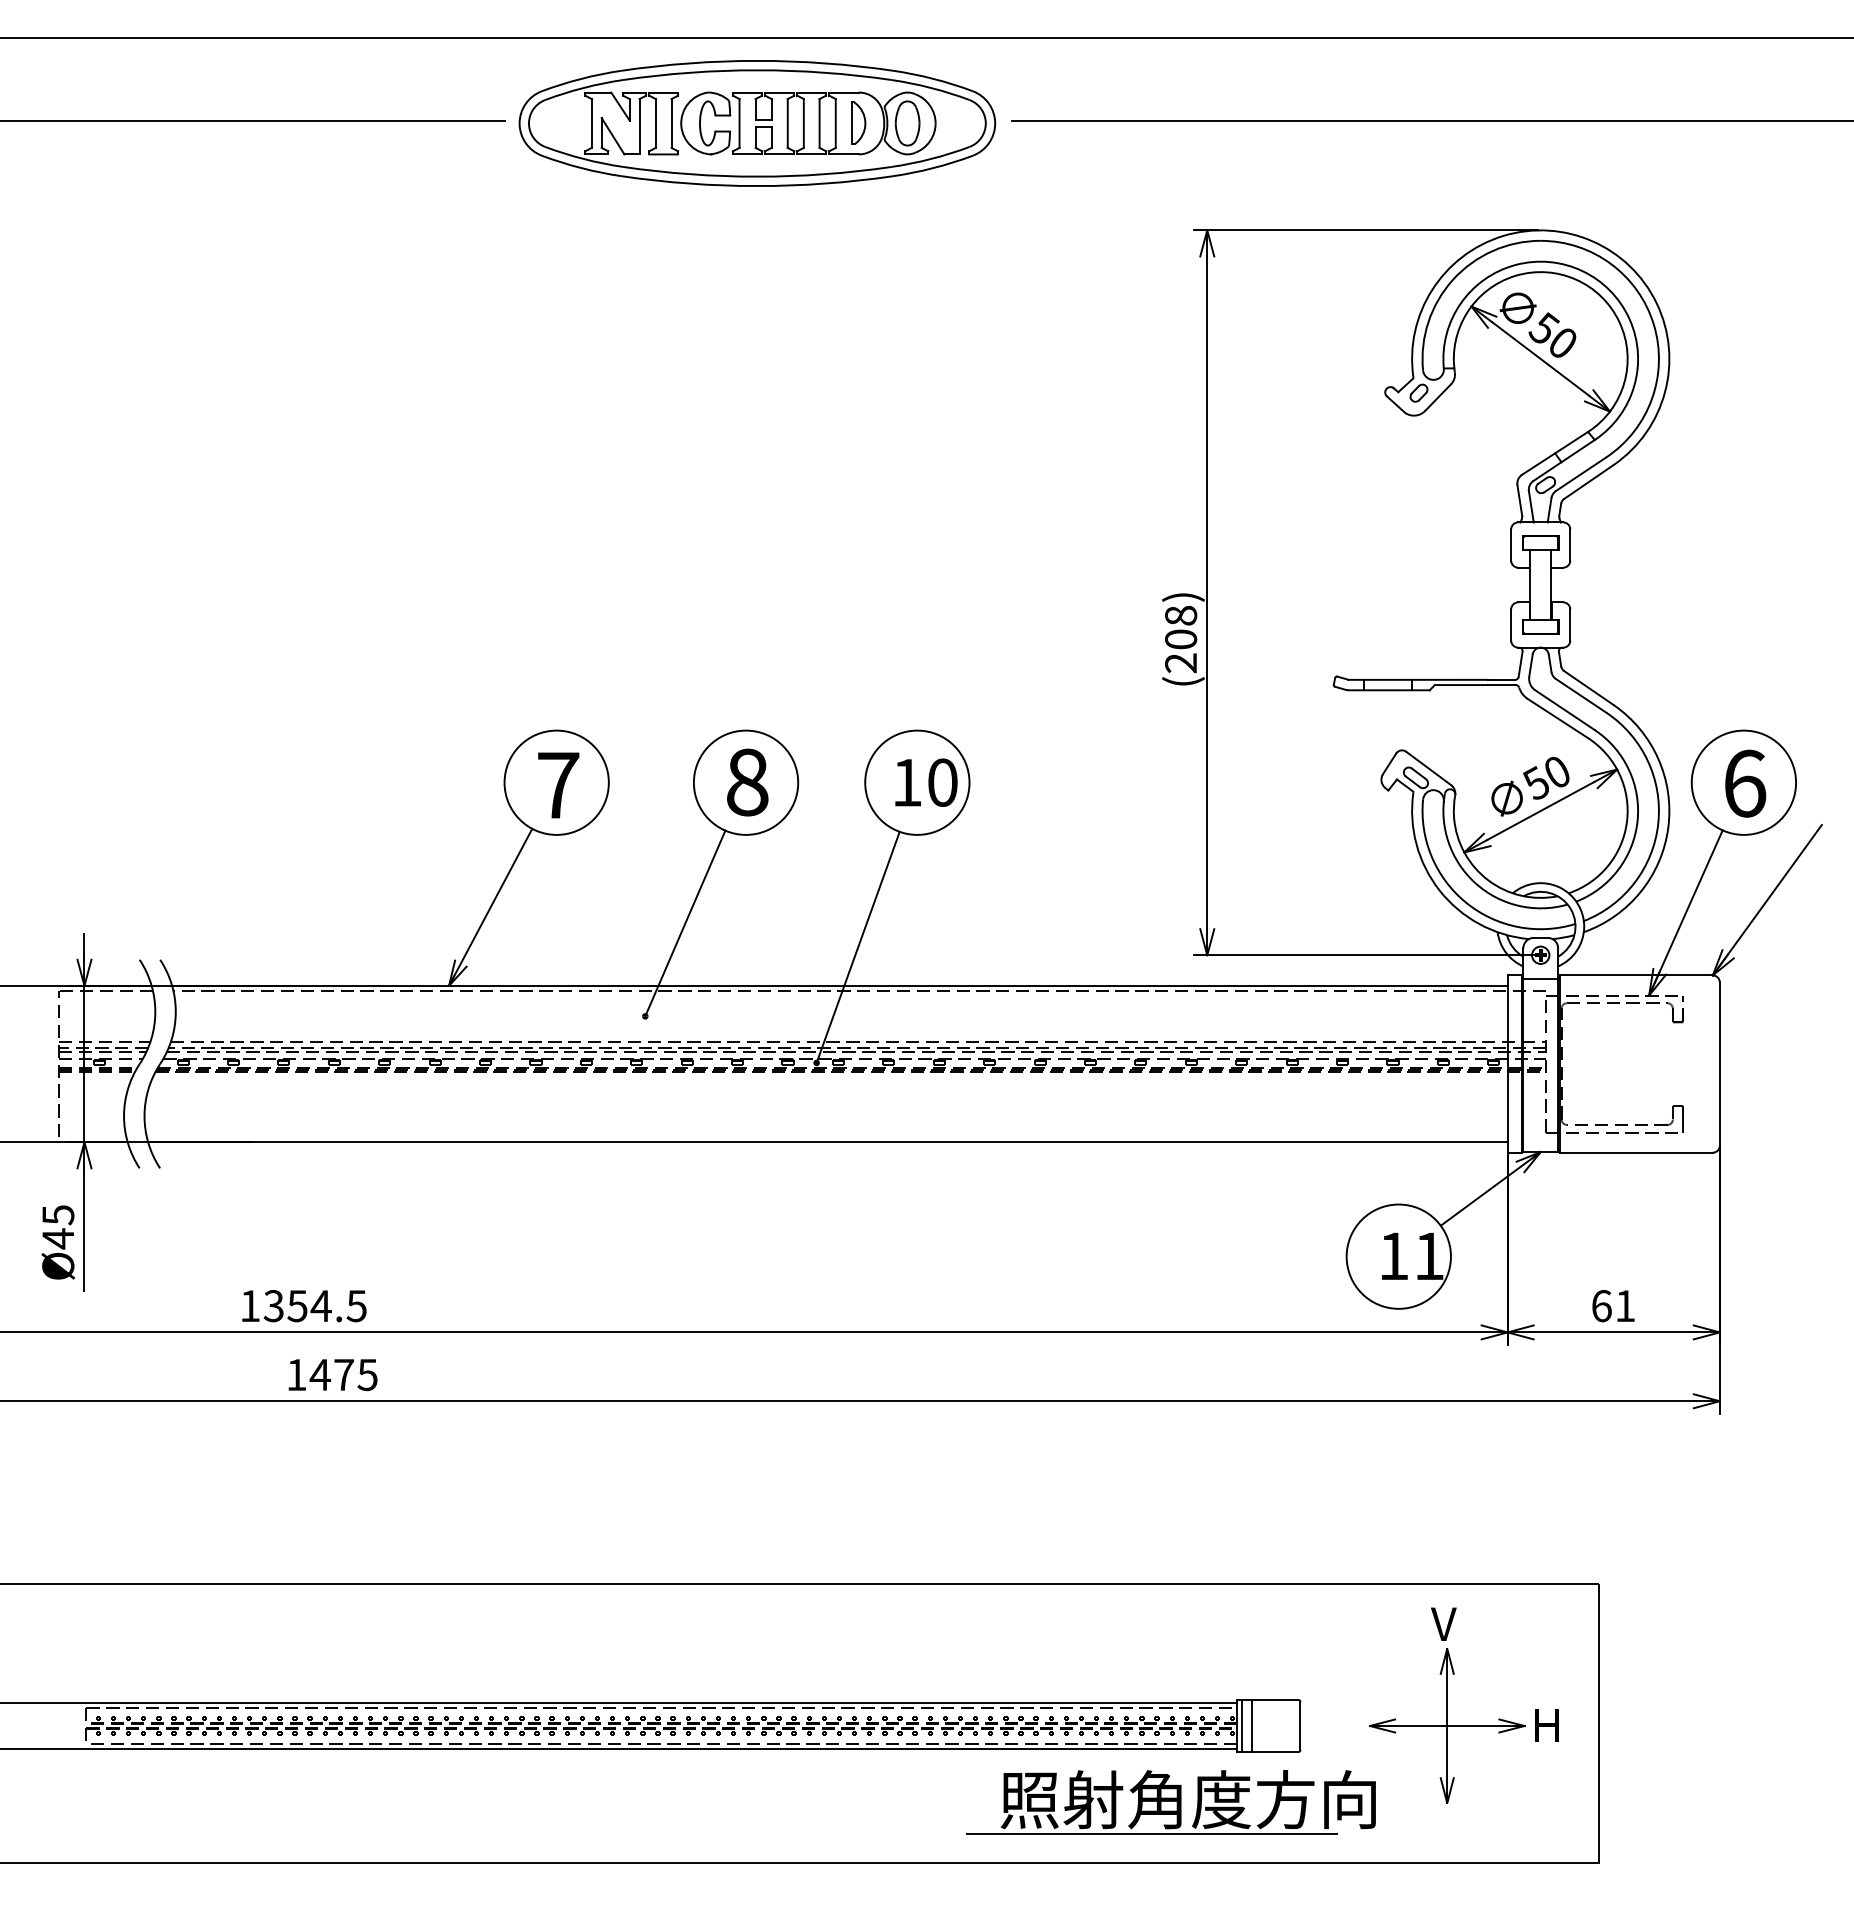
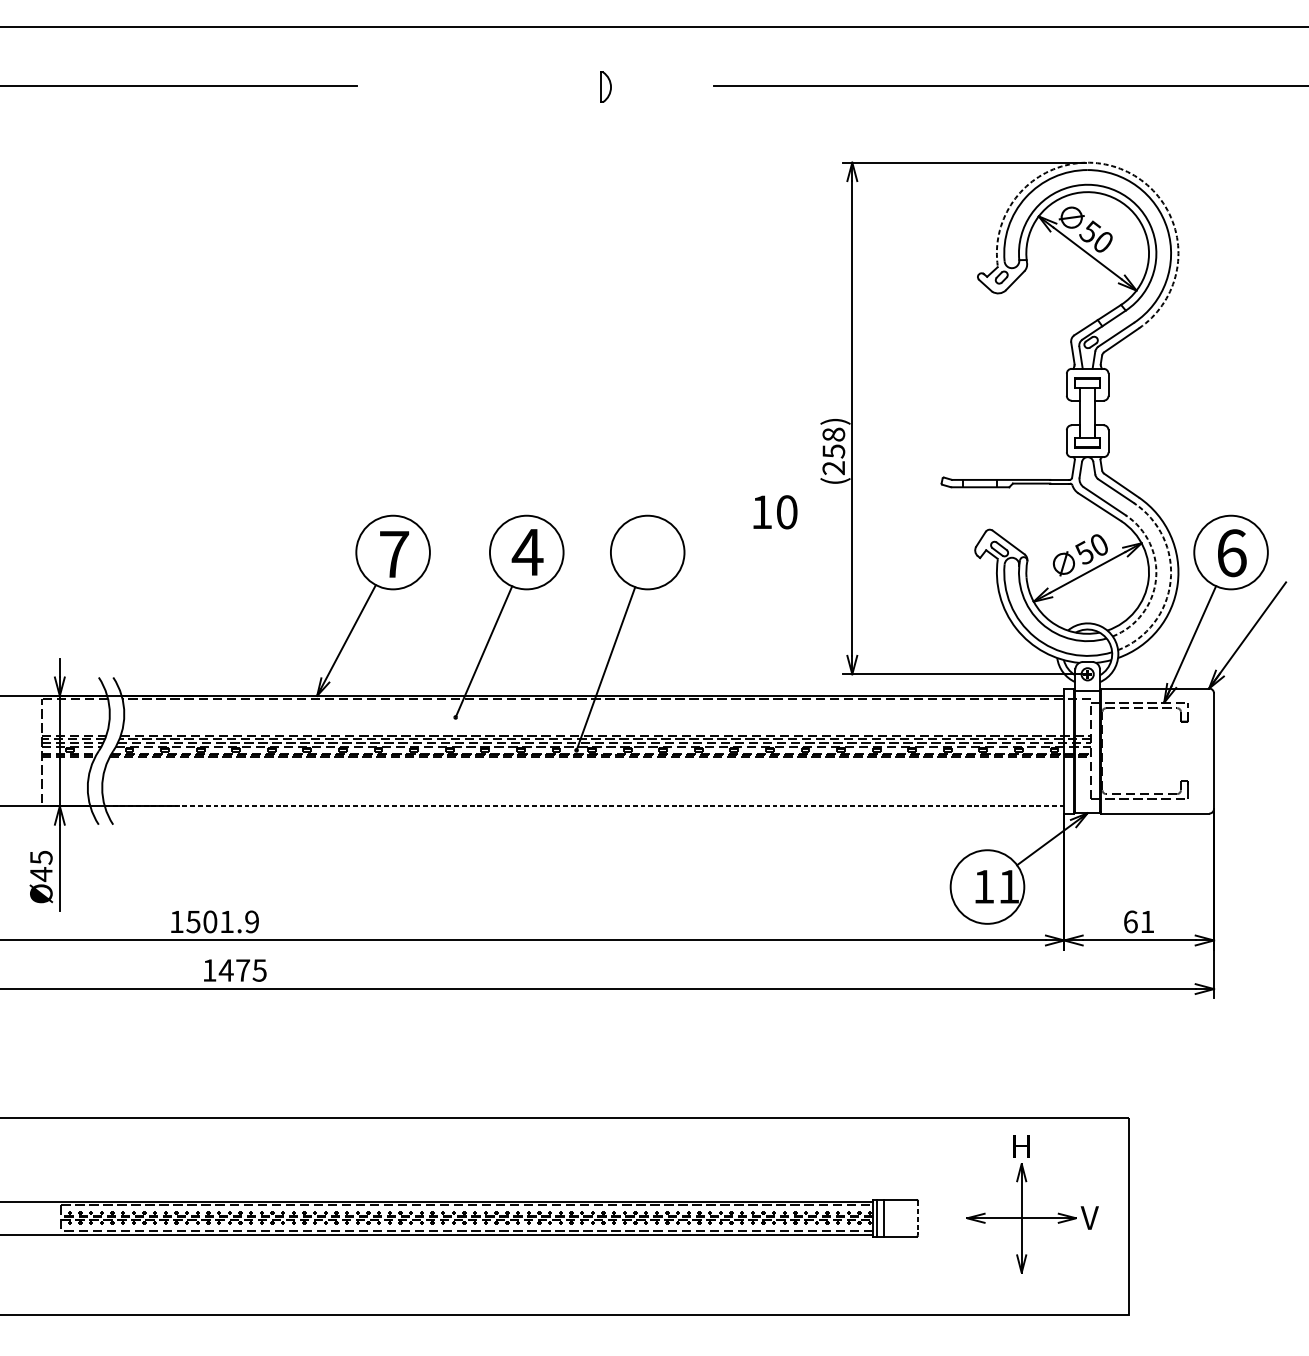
part: (757, 123) -> (534, 87), removed
arc: (1592, 241) -> (1124, 170), solid -> dashed
text: (1181, 639) -> (834, 451), (208) -> (258)
text: (746, 782) -> (527, 552), 8 -> 4
text: (926, 782) -> (775, 512), moved
arc: (1637, 821) -> (1155, 579), solid -> dashed
arc: (1658, 823) -> (1170, 581), solid -> dashed
line: (827, 1142) -> (584, 806), solid -> dashed
text: (314, 1306) -> (222, 922), 1354.5 -> 1501.9
text: (1444, 1623) -> (1019, 1145), V -> H
text: (1544, 1725) -> (1090, 1217), H -> V
line: (1300, 1726) -> (918, 1218), solid -> dashed
part: (1170, 1802) -> (826, 1272), removed

